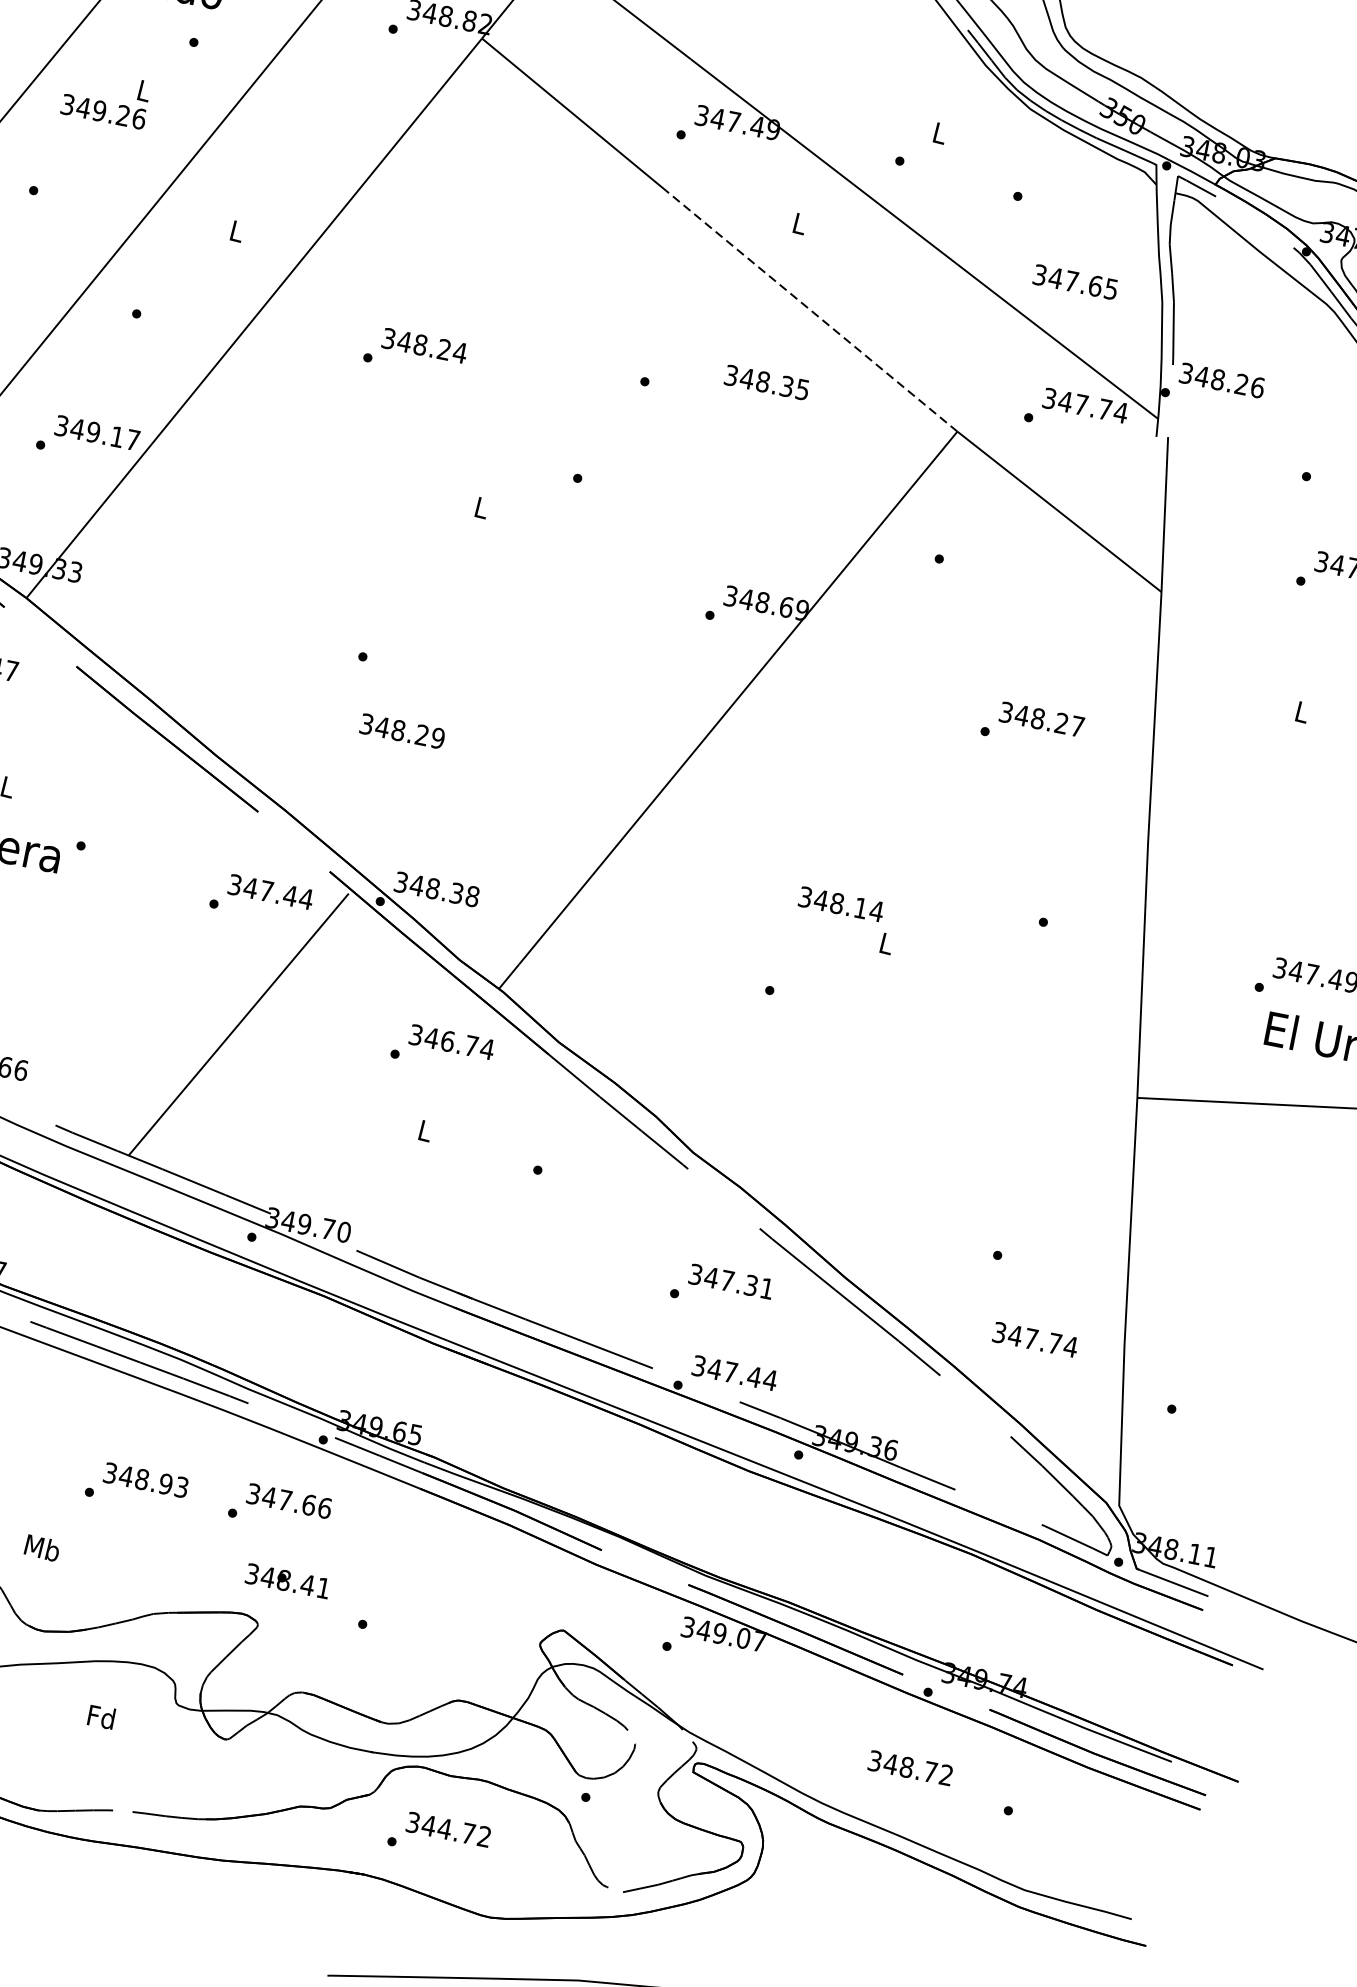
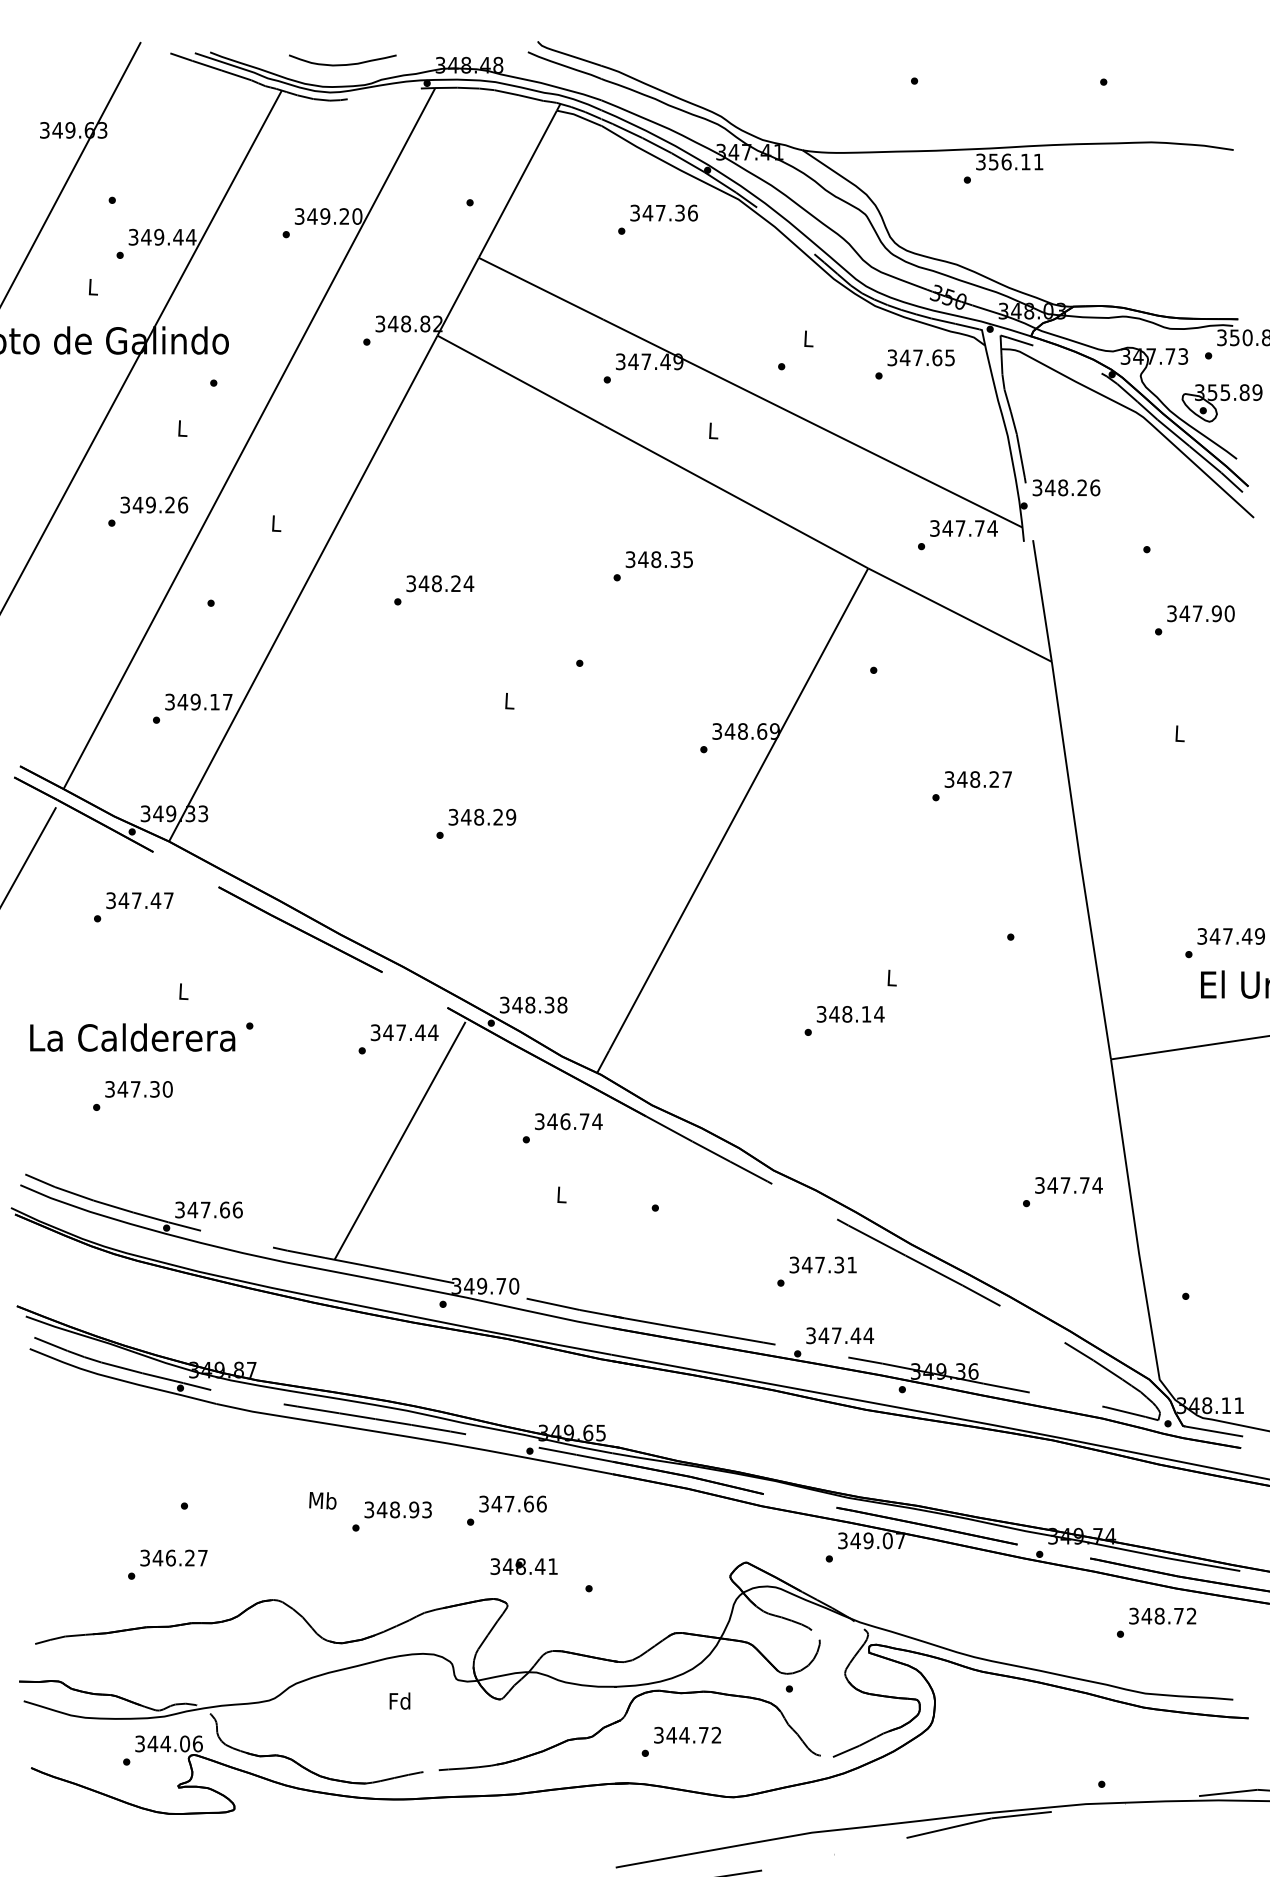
text: (104, 111) -> (154, 504), moved
text: (1074, 281) -> (920, 357), moved
line: (810, 310) -> (735, 496), dashed -> solid
text: (765, 382) -> (658, 559), moved
text: (402, 730) -> (482, 816), moved
text: (841, 904) -> (850, 1014), moved
text: (1034, 1339) -> (1068, 1185), moved
text: (41, 1547) -> (322, 1500), moved
text: (910, 1767) -> (1162, 1615), moved

